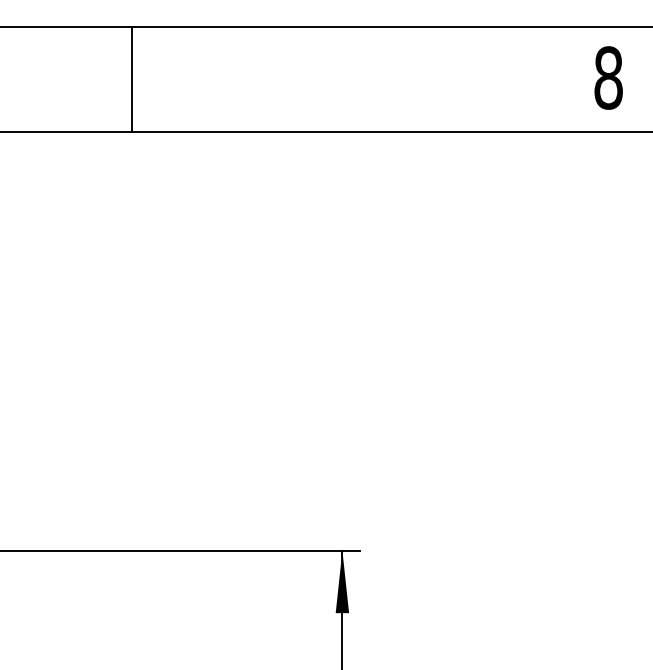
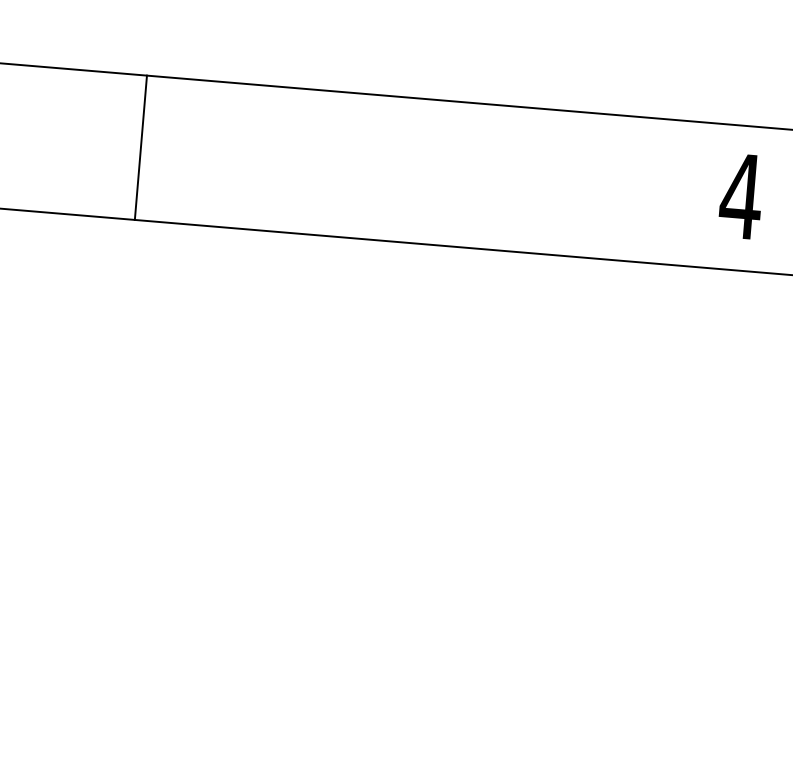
text: (608, 77) -> (741, 195), 8 -> 4
line: (132, 79) -> (141, 148), moved

